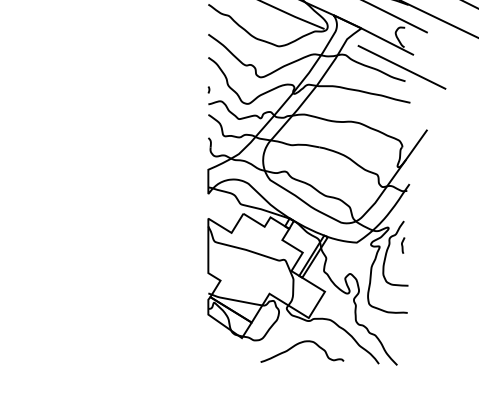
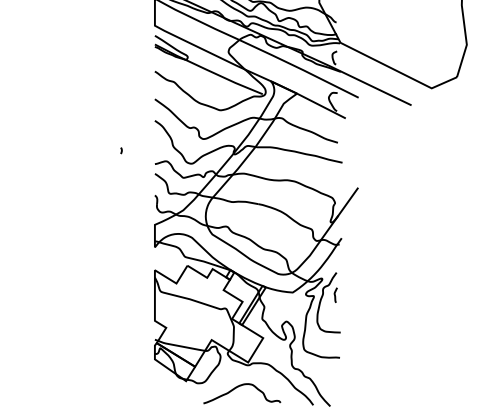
line: (401, 67) -> (334, 129), removed
curve: (208, 89) -> (121, 150), moved

